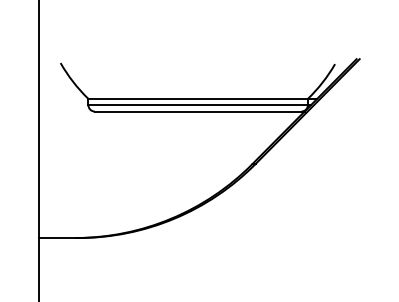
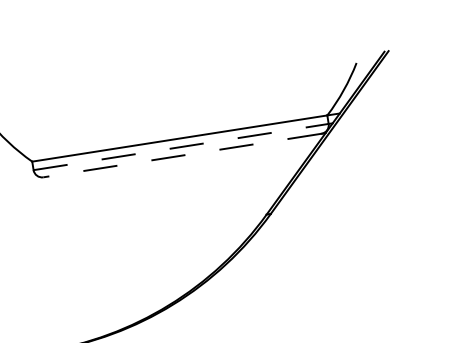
line: (198, 105) -> (181, 147), solid -> dashed
line: (197, 111) -> (181, 155), solid -> dashed

